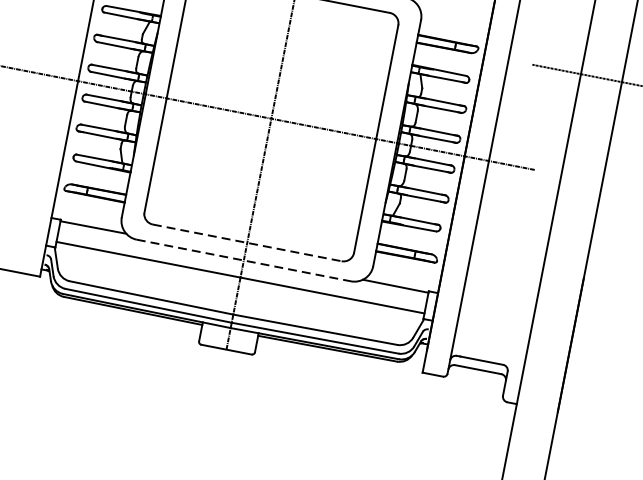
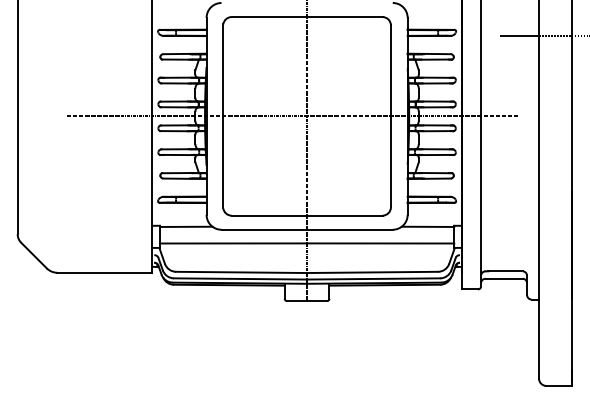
line: (247, 242) -> (307, 215), dashed -> solid
line: (244, 260) -> (307, 229), dashed -> solid

